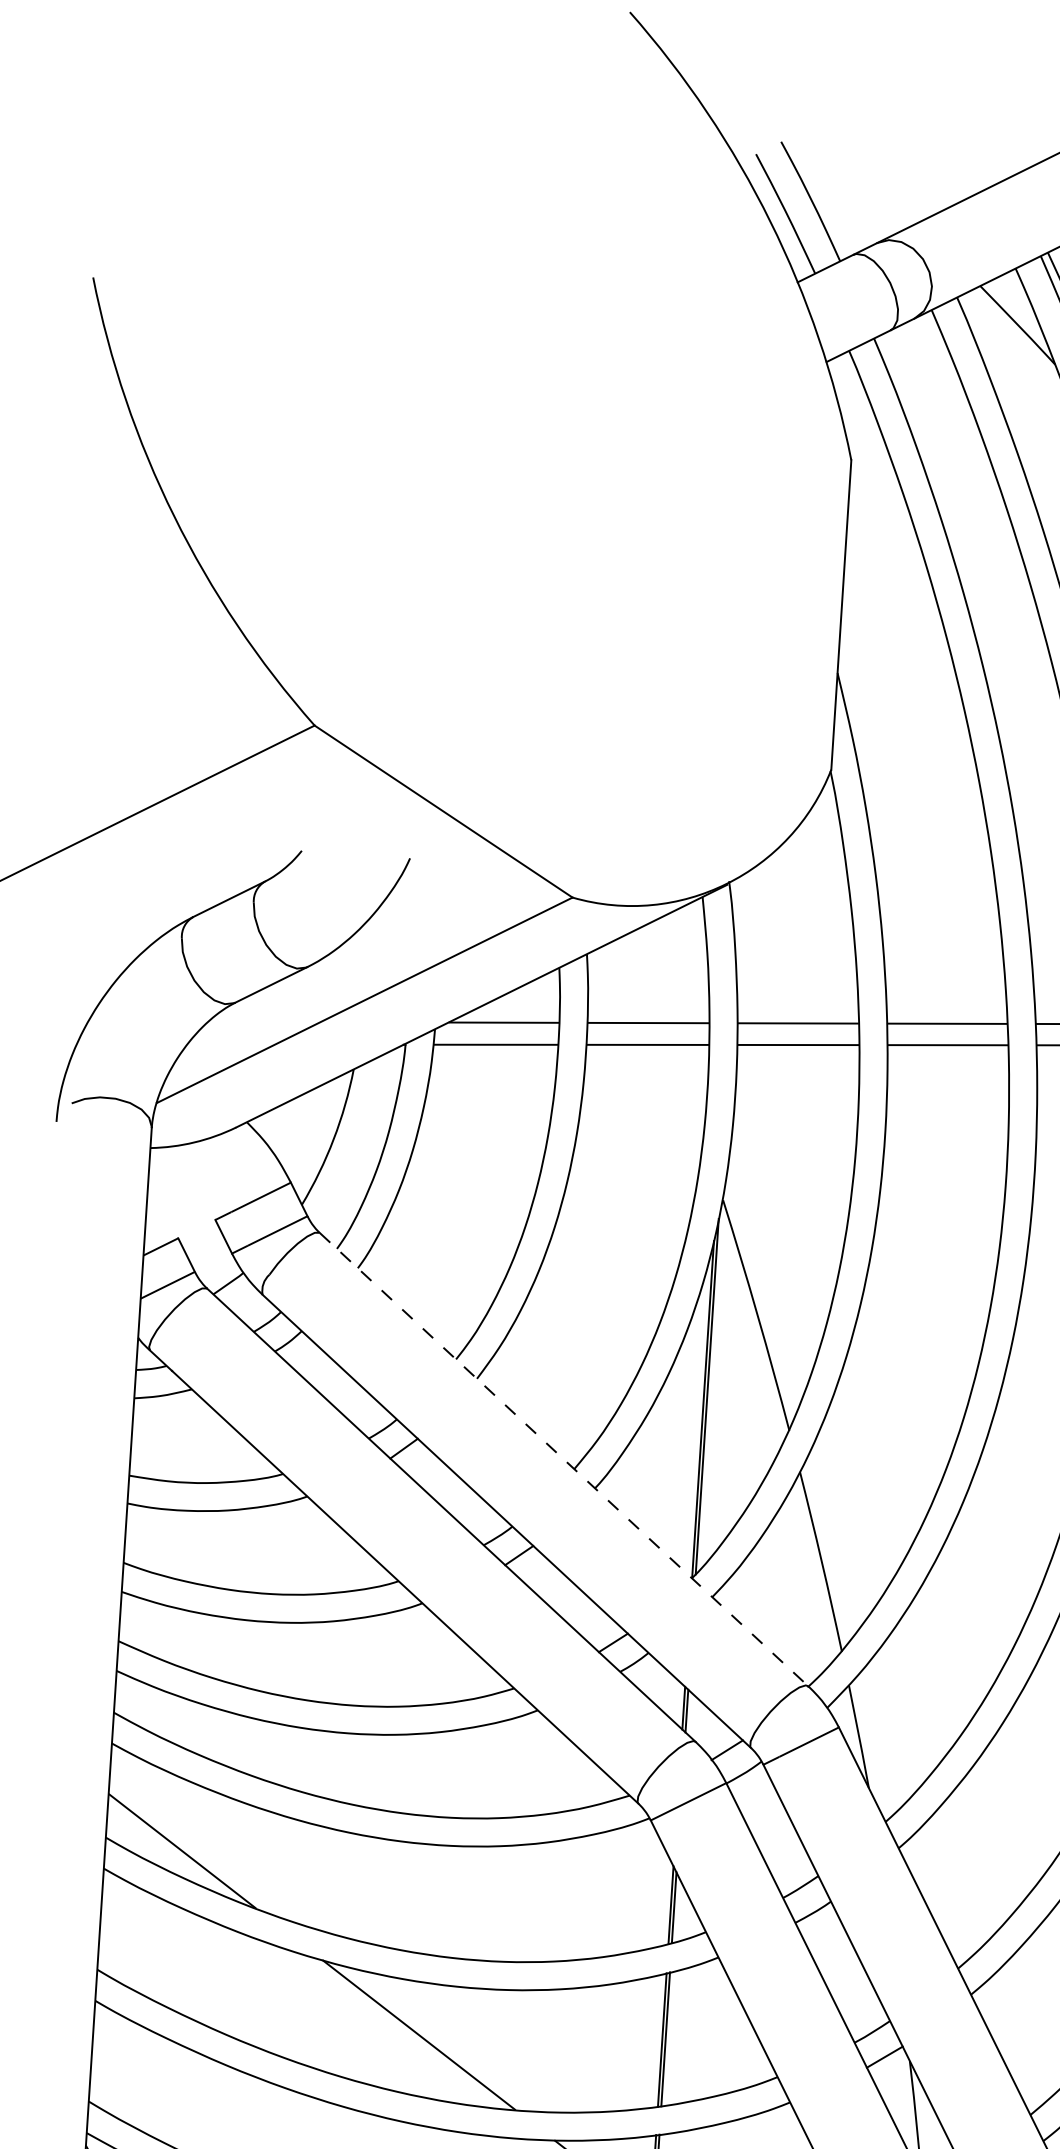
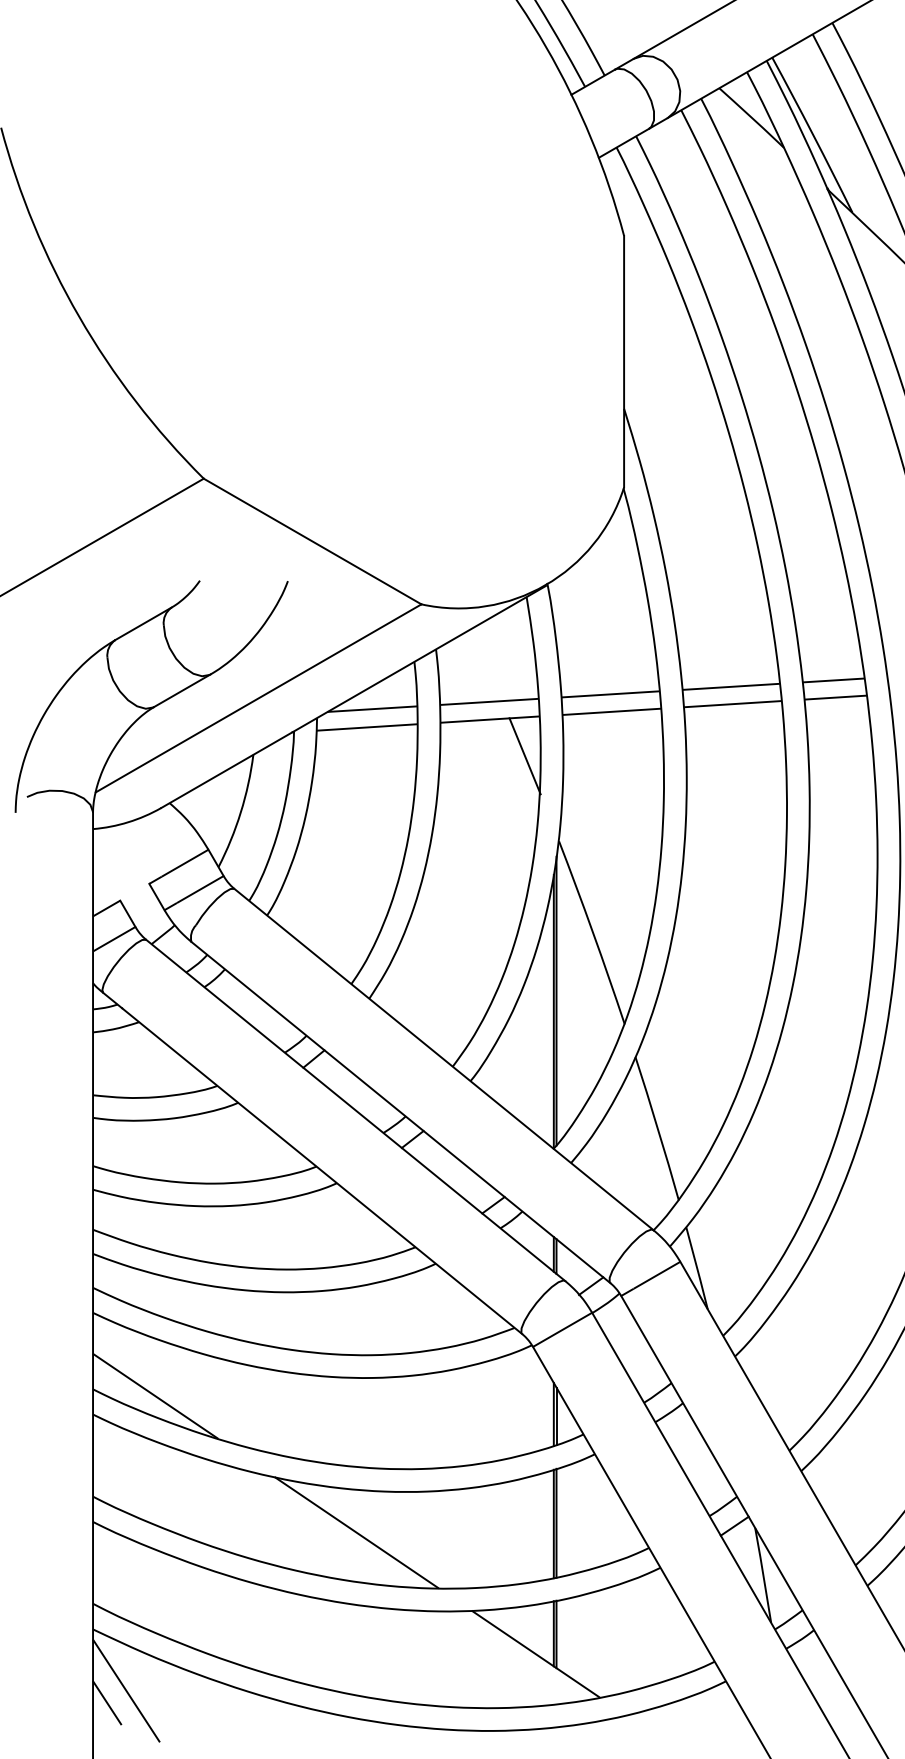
line: (687, 1093) -> (524, 756), added
line: (564, 1459) -> (444, 1059), dashed -> solid

